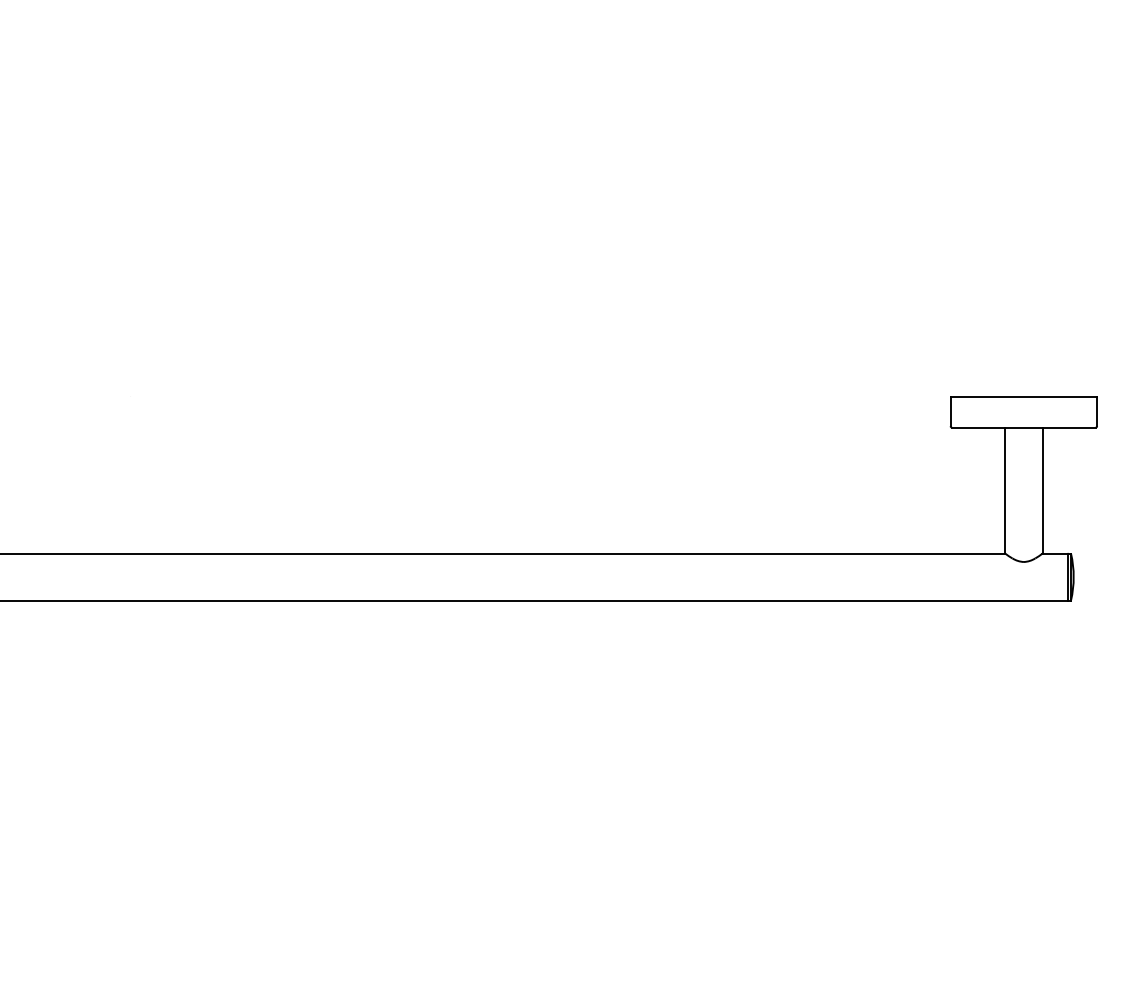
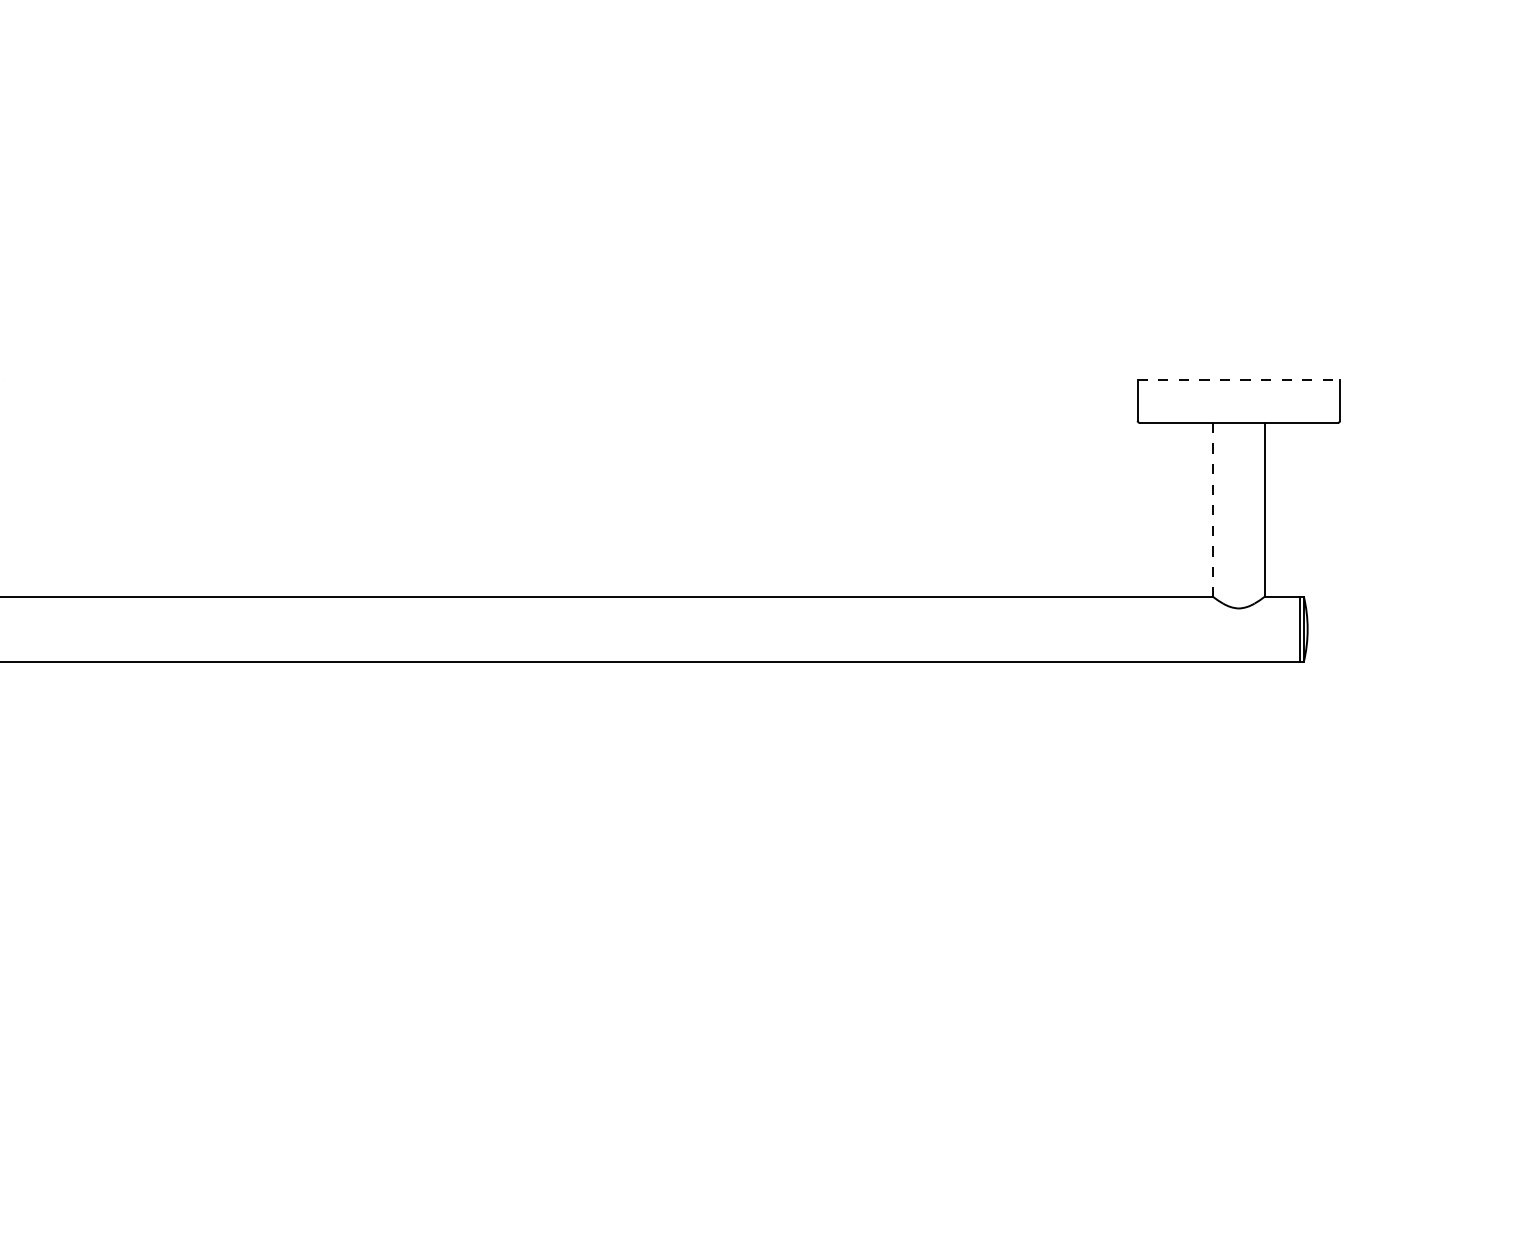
line: (1024, 396) -> (1239, 379), solid -> dashed
line: (1004, 490) -> (1212, 509), solid -> dashed

